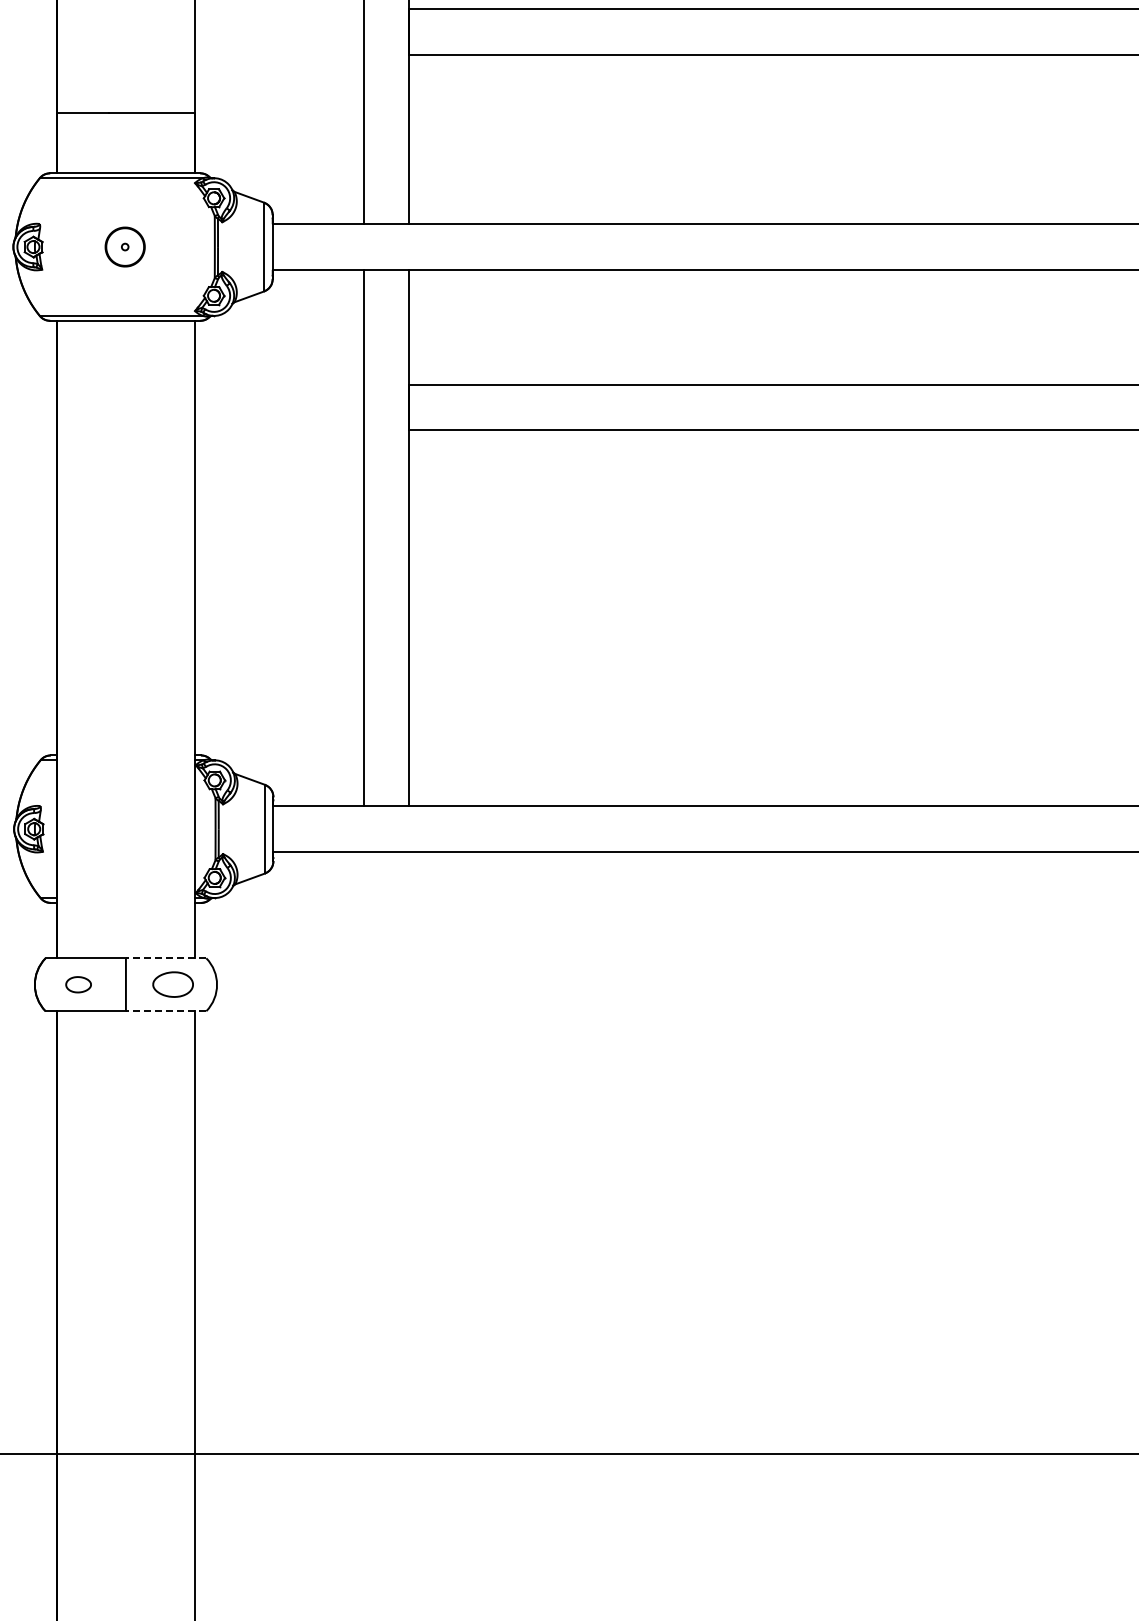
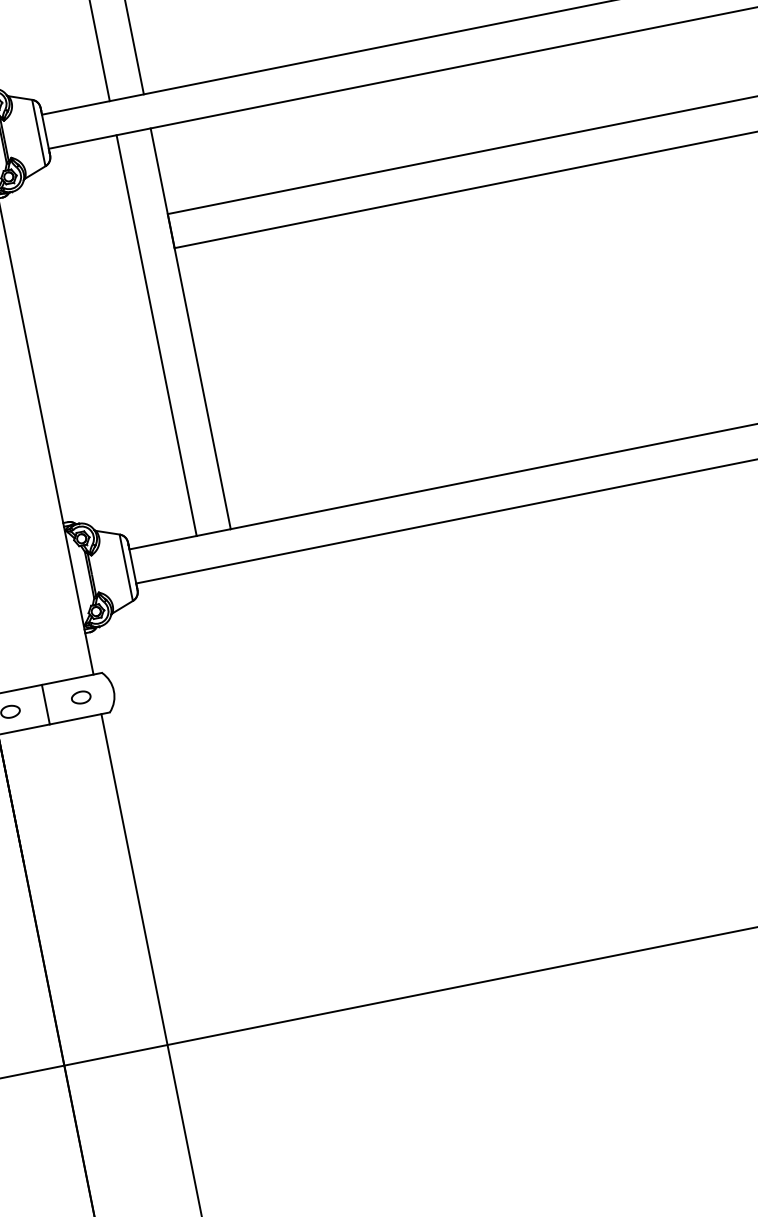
line: (165, 958) -> (71, 679), dashed -> solid
part: (173, 984) -> (81, 697), size x0.62
line: (165, 1011) -> (79, 718), dashed -> solid

